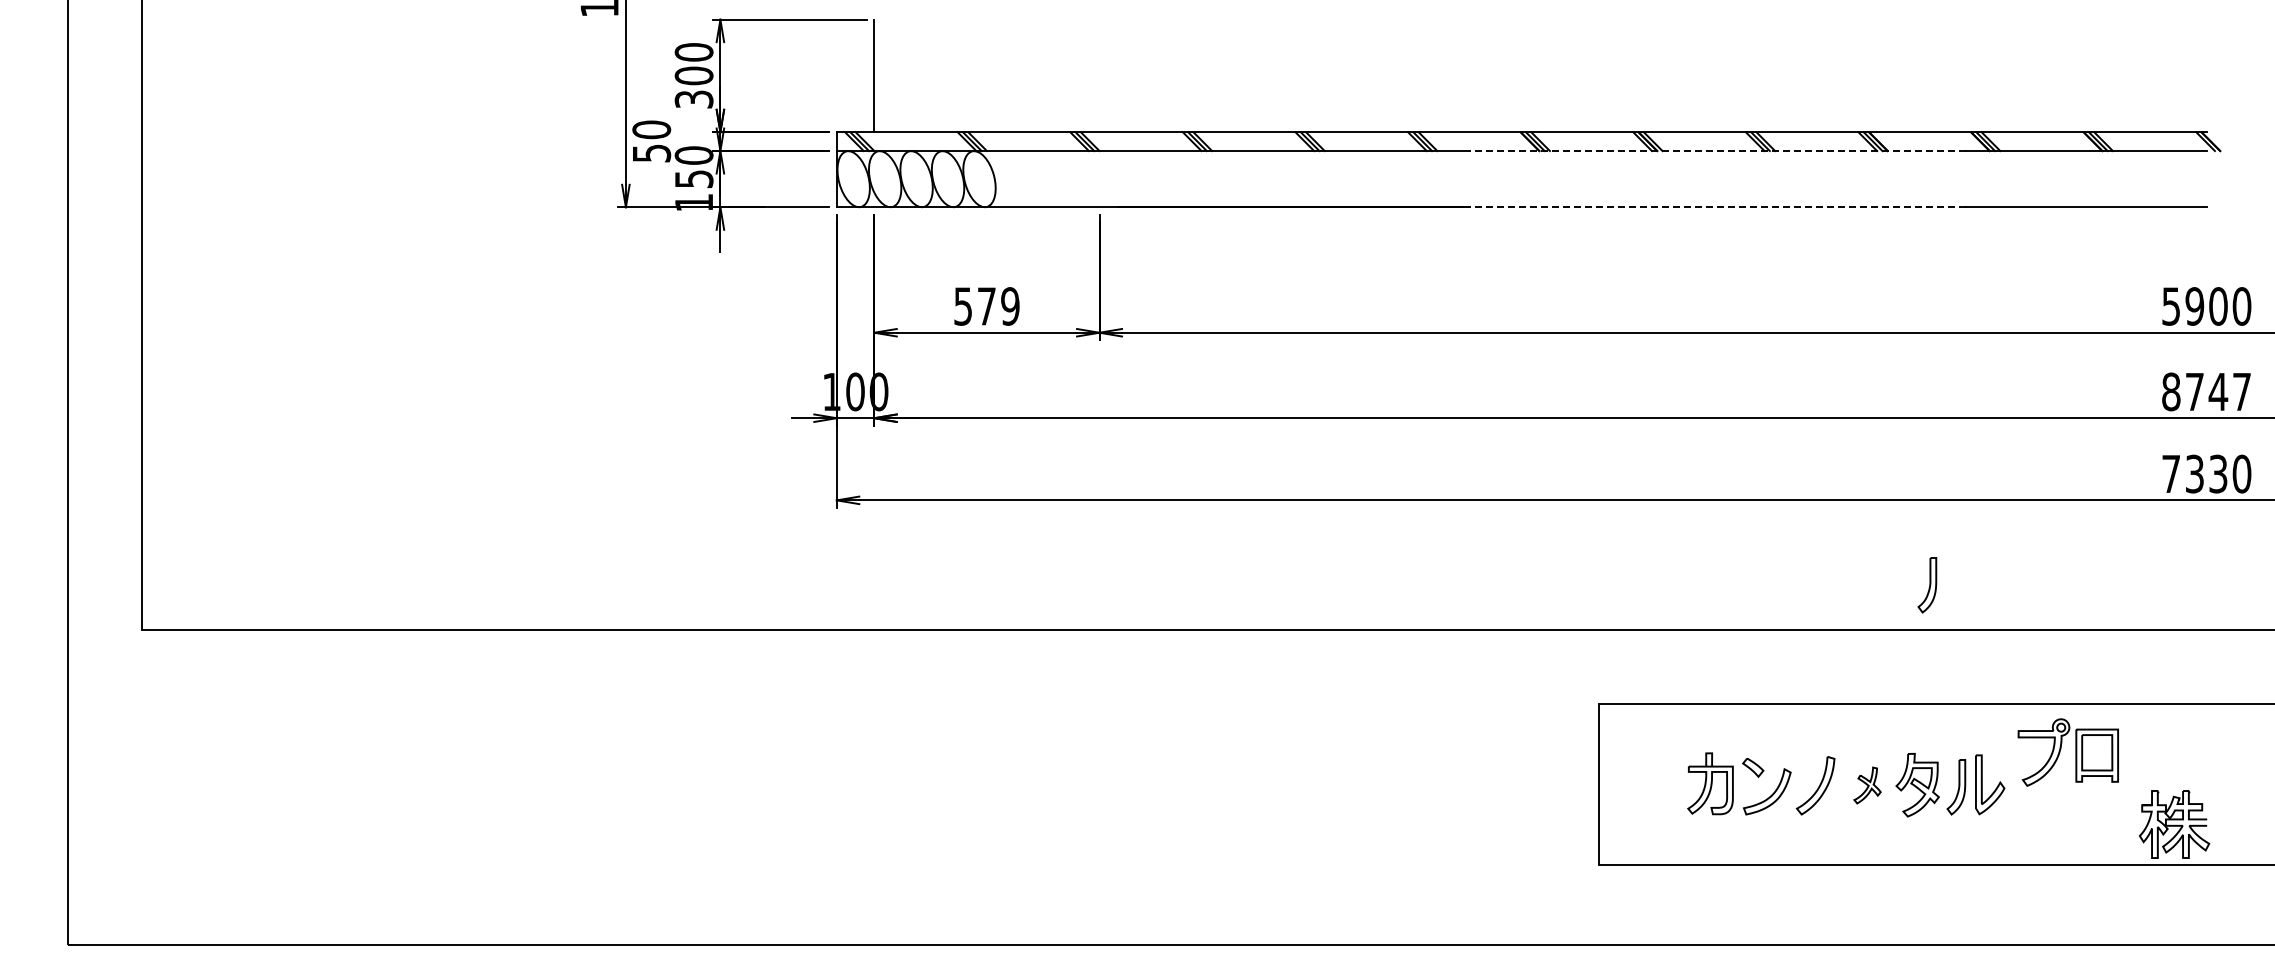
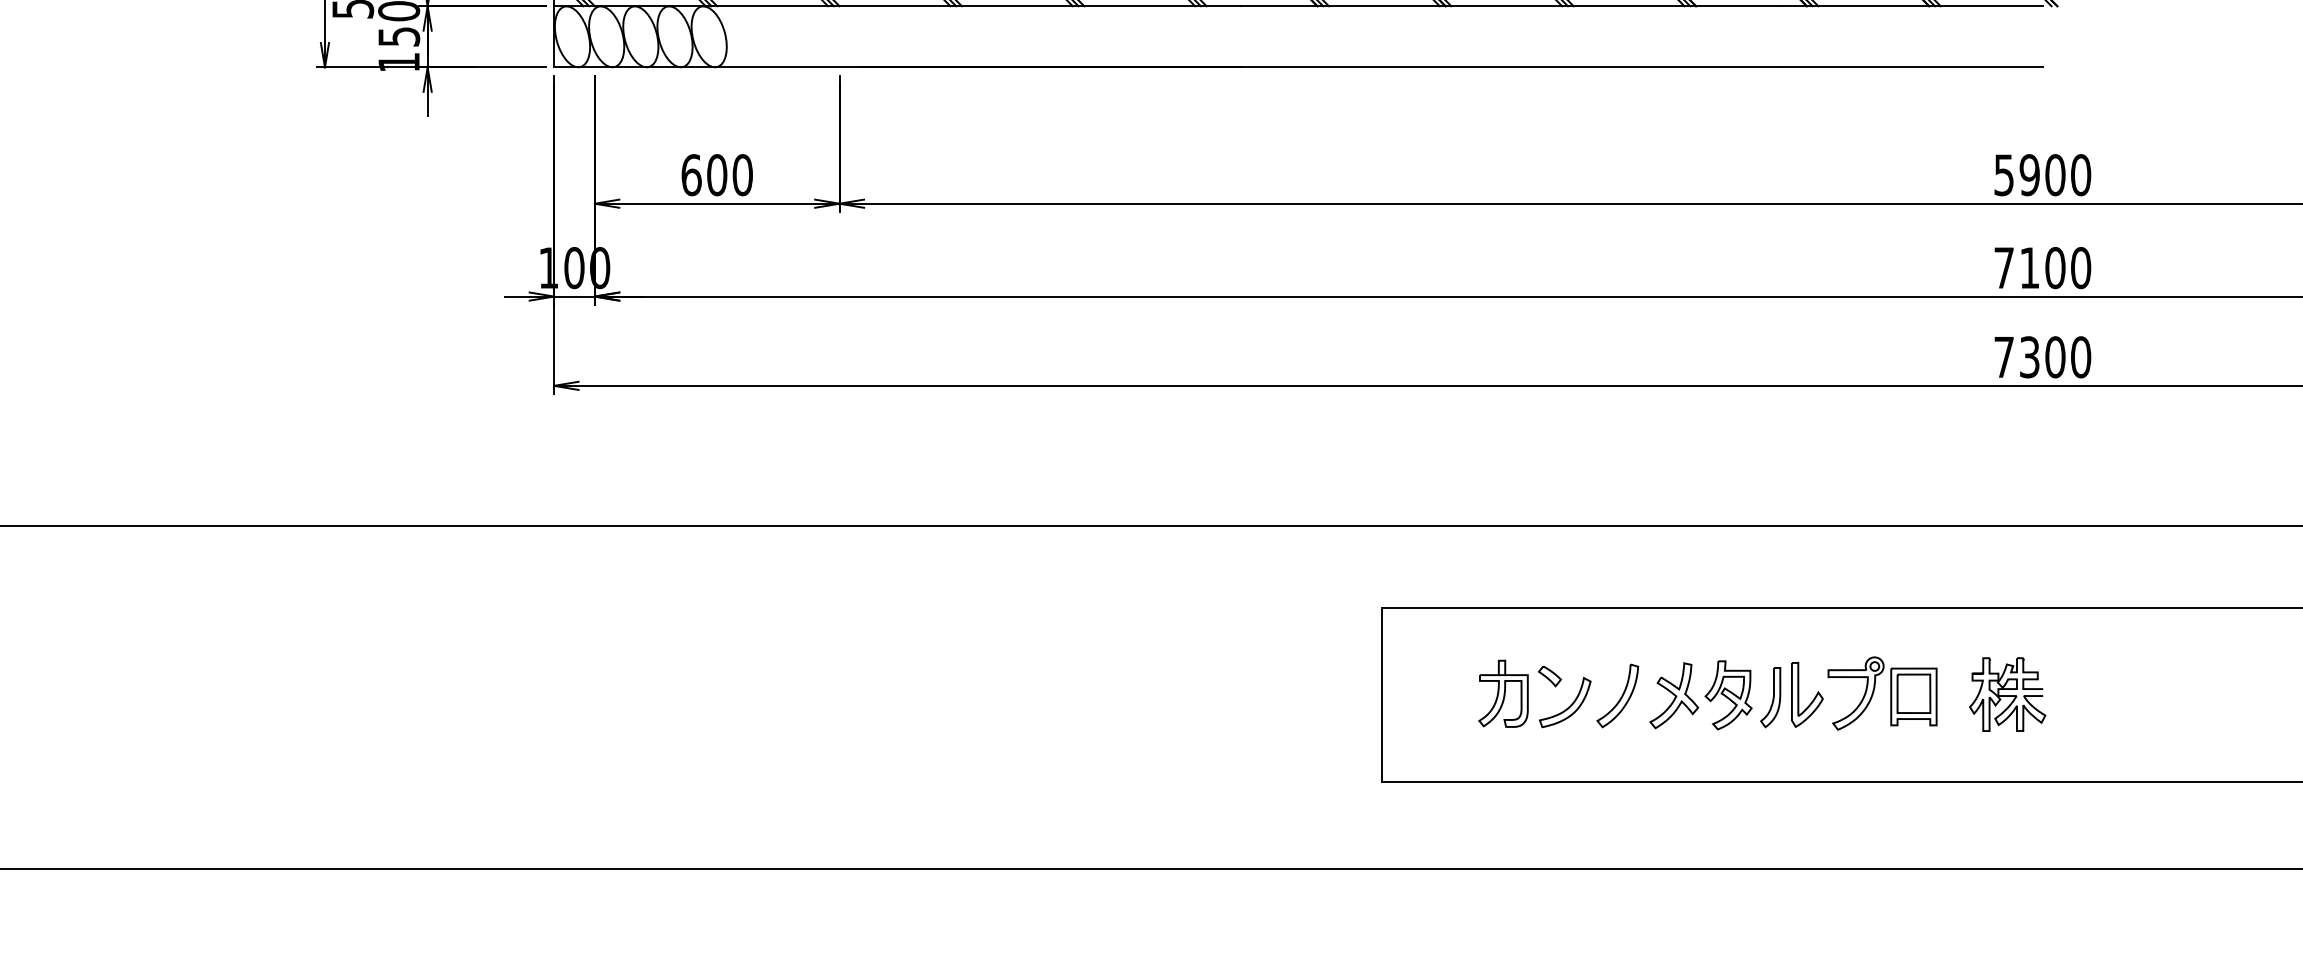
line: (1717, 151) -> (1511, 6), dashed -> solid
line: (1717, 207) -> (1511, 67), dashed -> solid
text: (986, 306) -> (716, 175), 579 -> 600
text: (2206, 391) -> (2042, 267), 8747 -> 7100
text: (2218, 473) -> (2055, 356), 7330 -> 7300
part: (1927, 585) -> (1739, 478), removed
part: (2061, 749) -> (1875, 690), moved
part: (1867, 785) -> (1674, 695), size x1.67
part: (2174, 824) -> (2007, 694), moved

